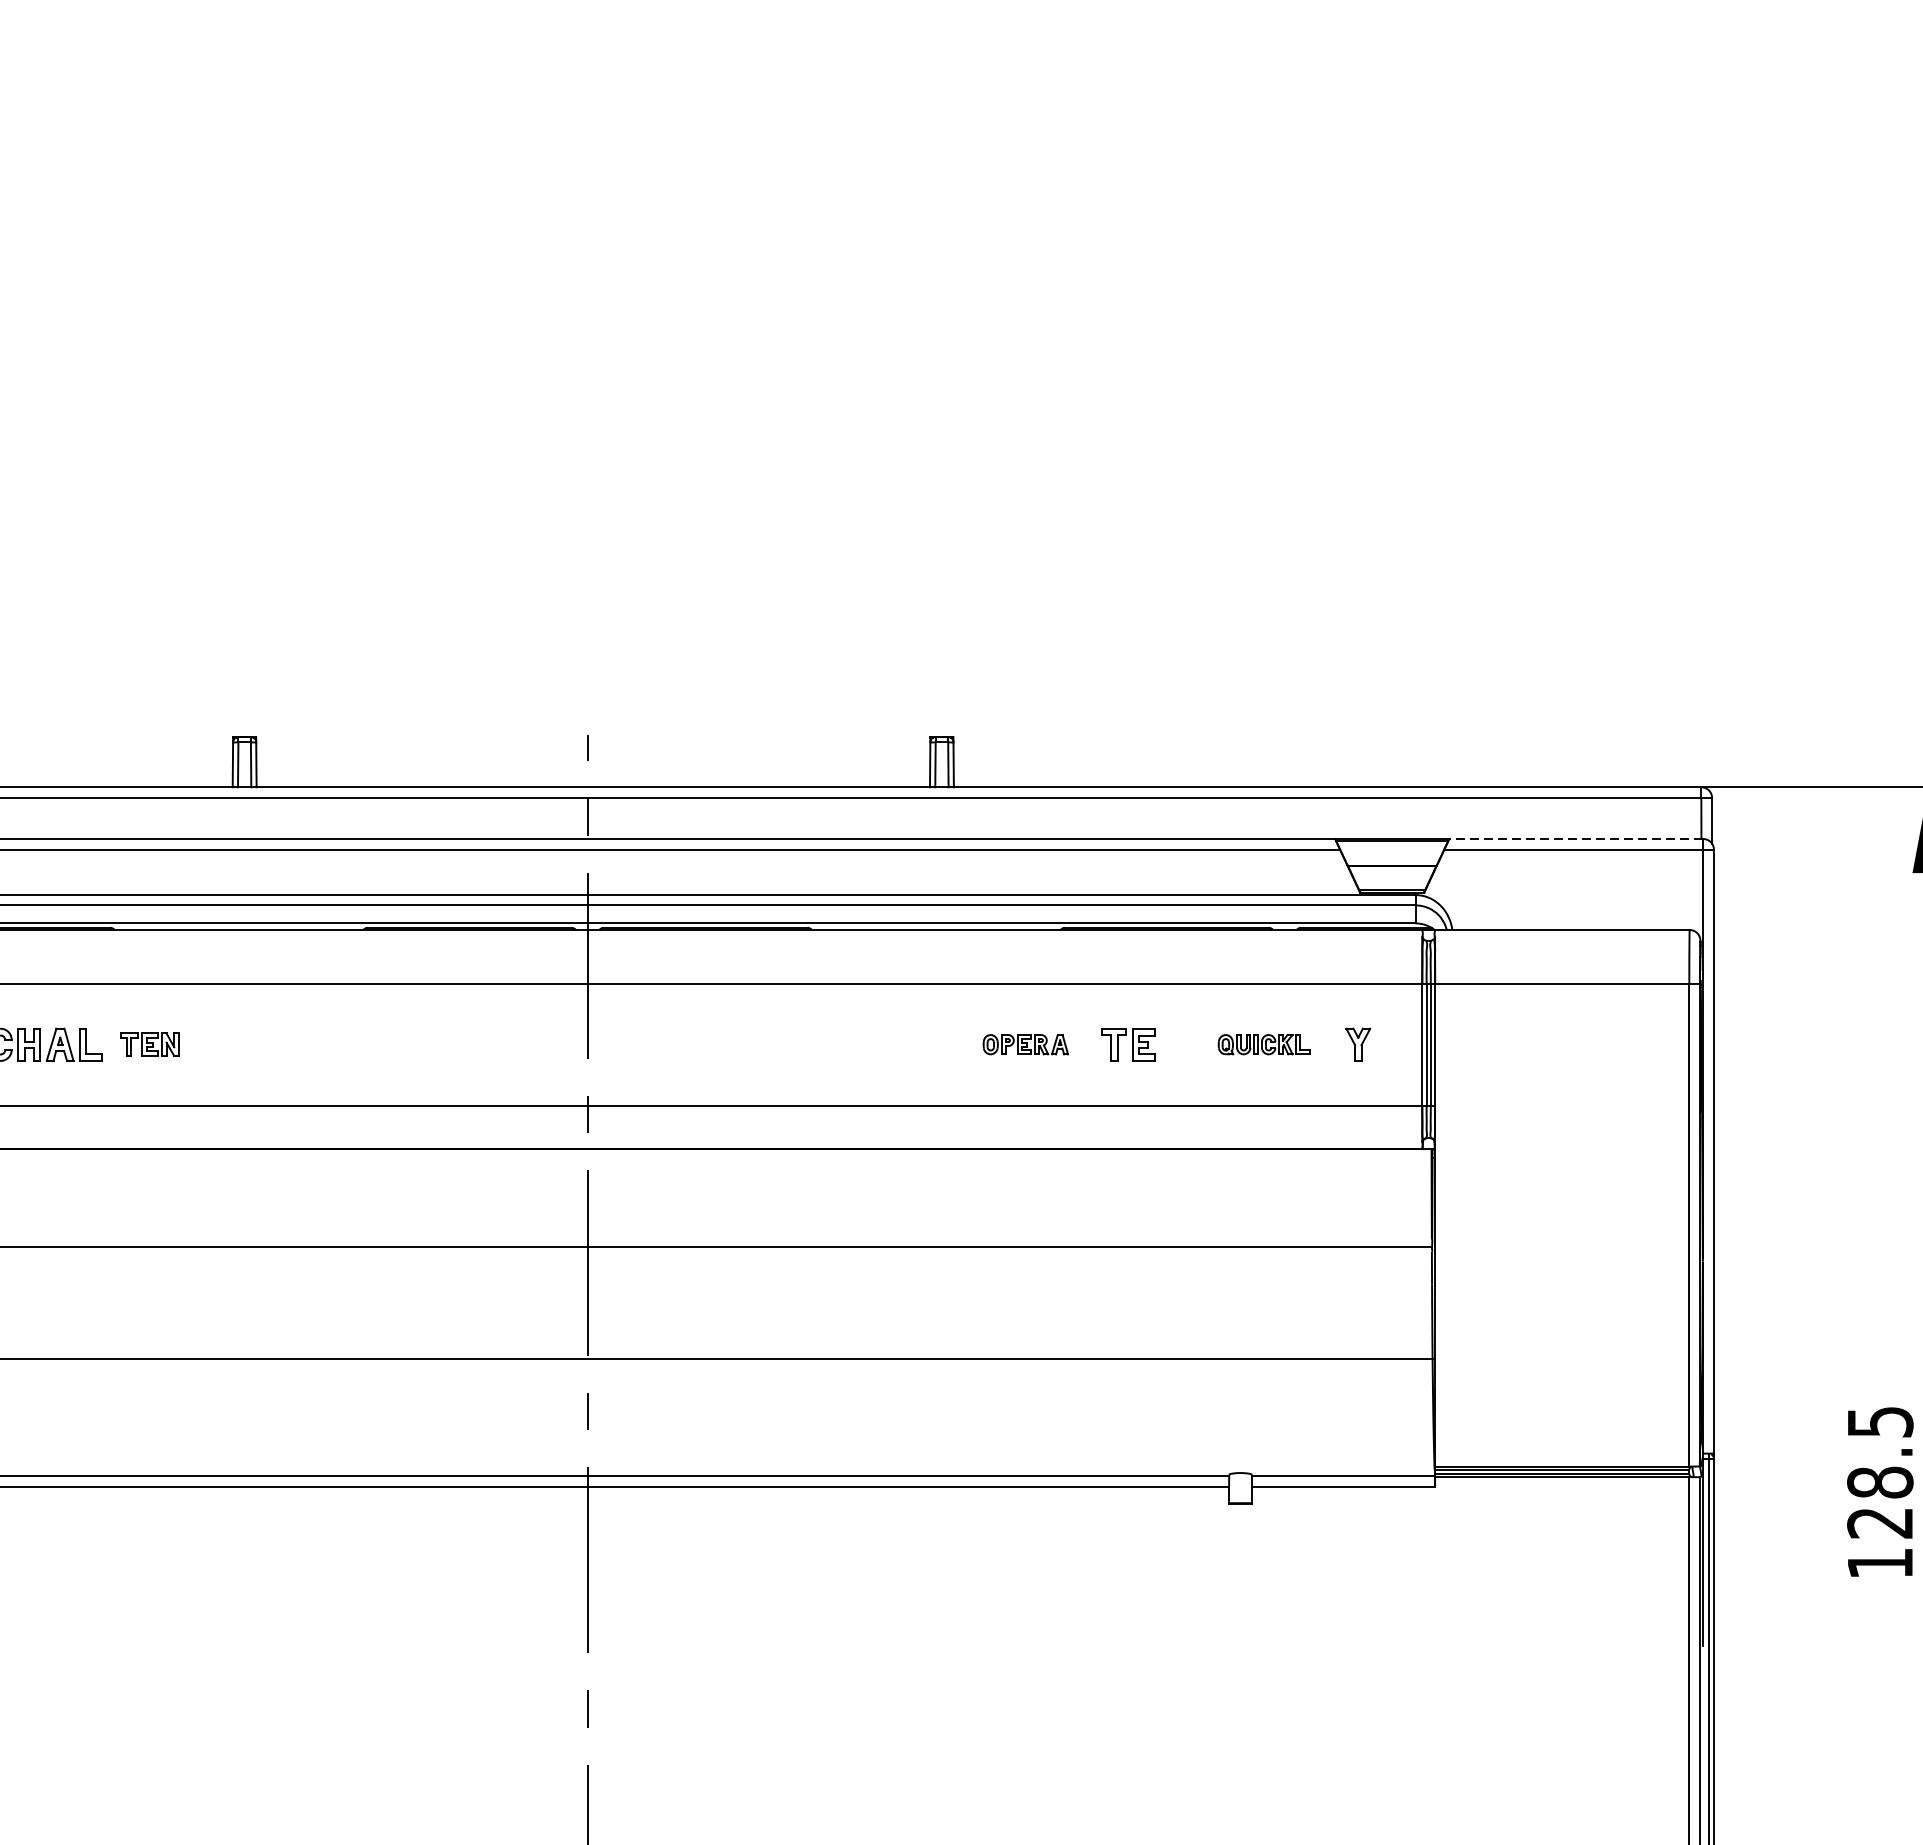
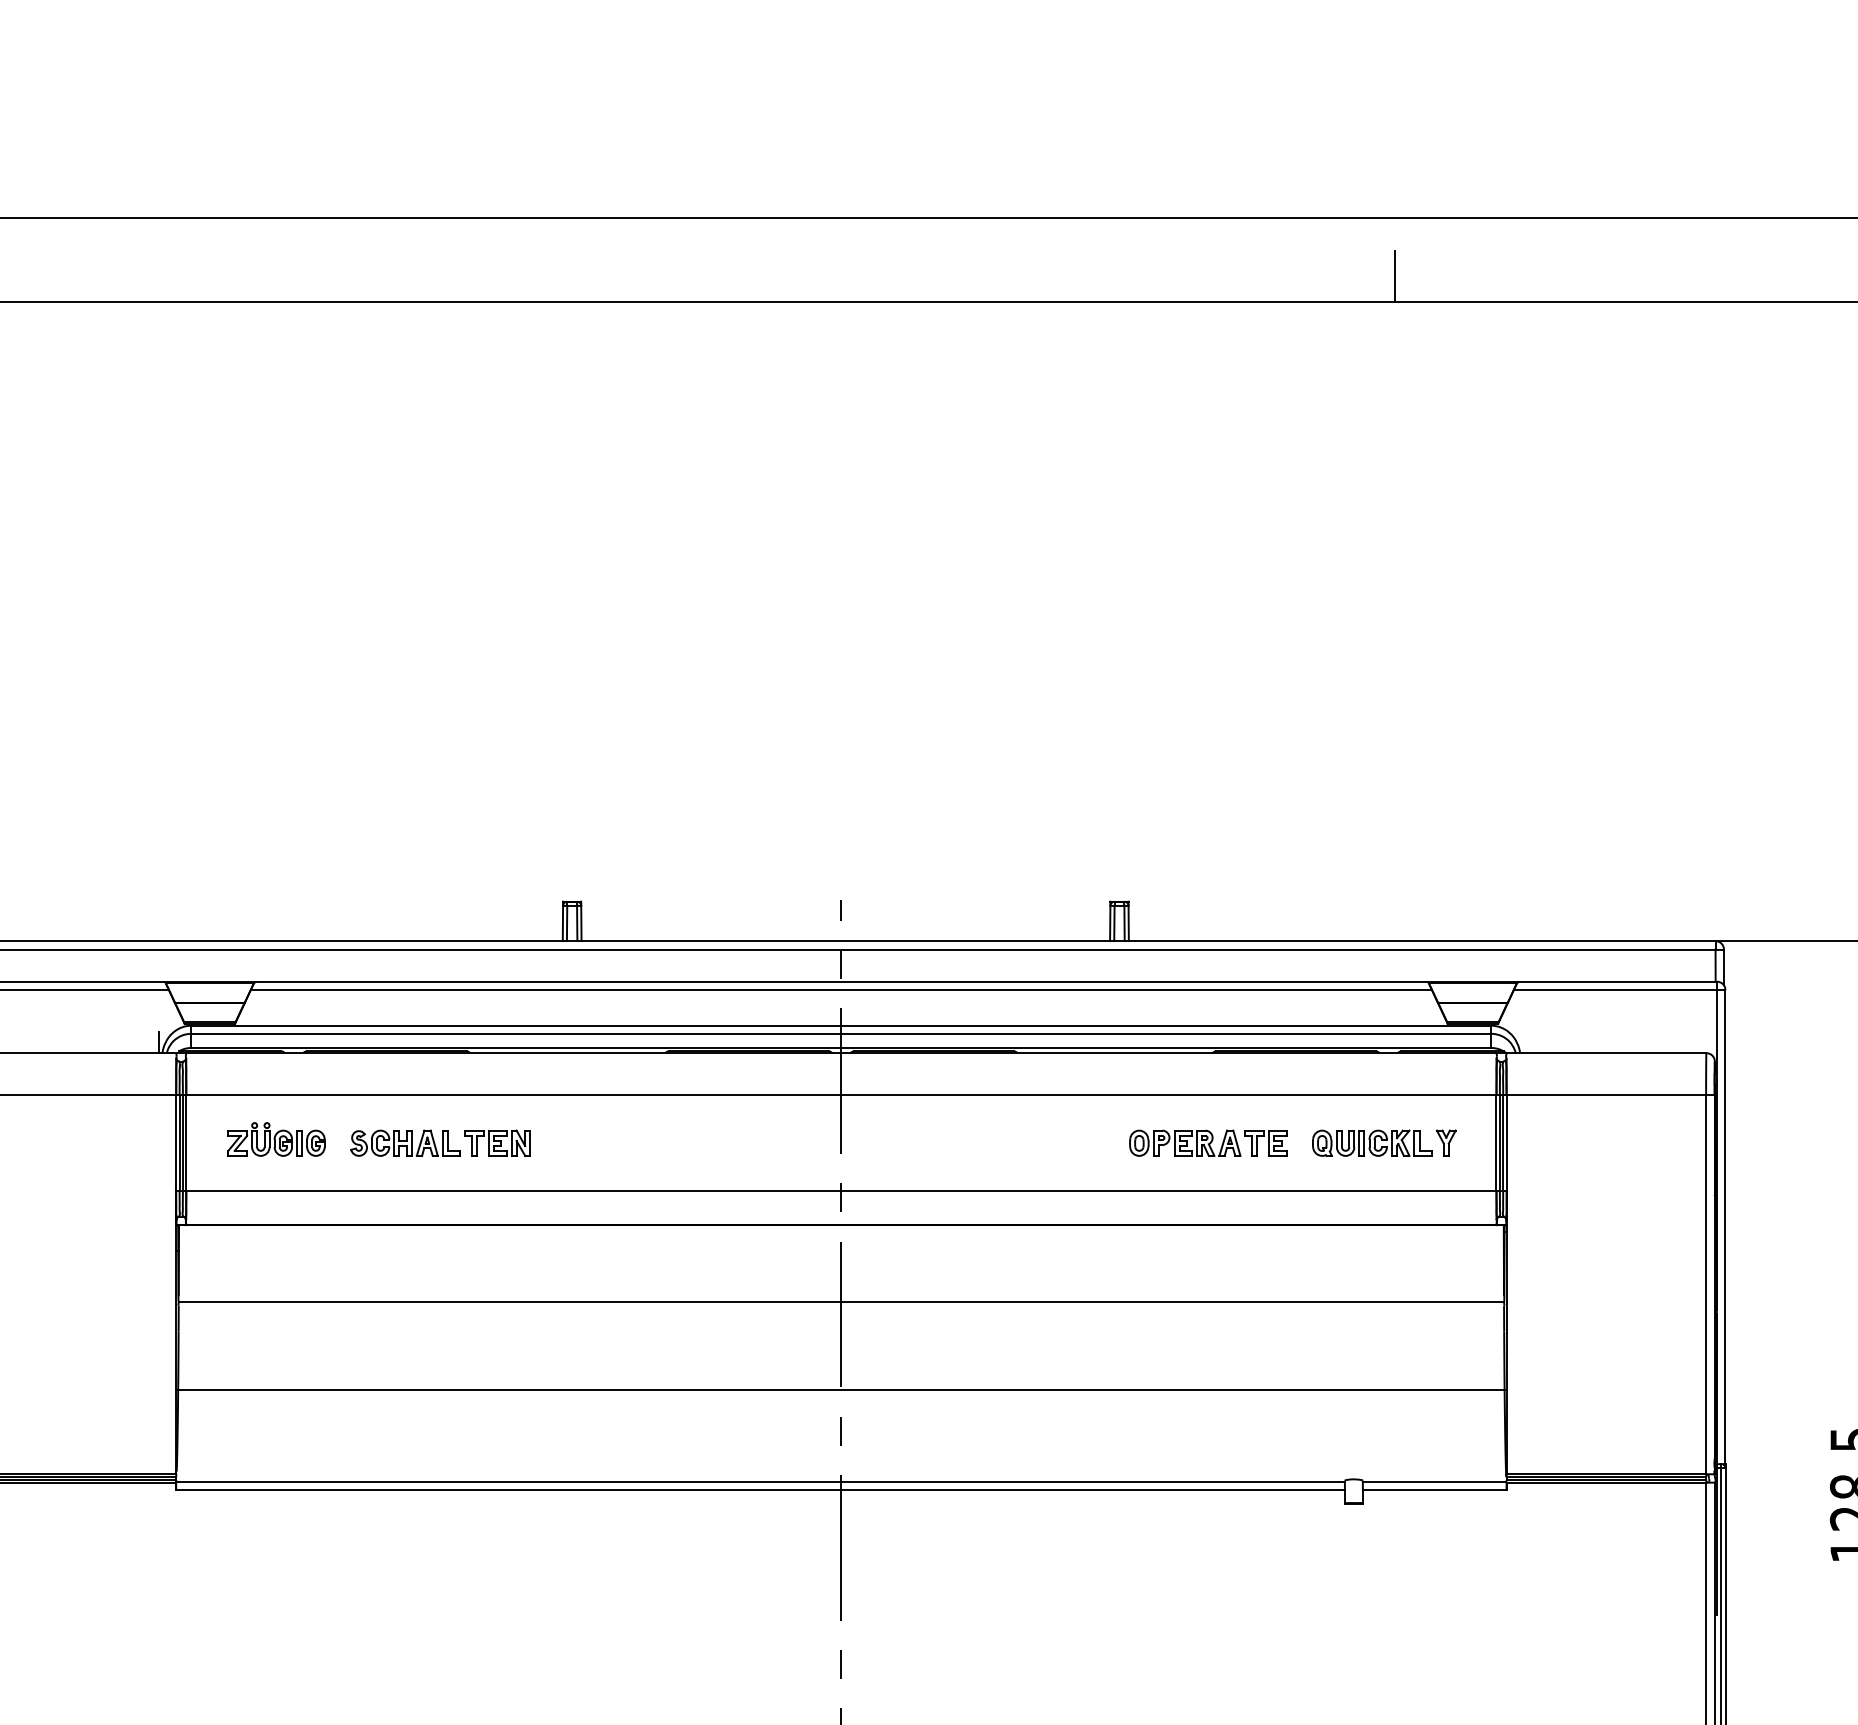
line: (1576, 838) -> (1617, 981), dashed -> solid
part: (149, 1043) -> (497, 1142), size x1.43
part: (1026, 1043) -> (1185, 1142), size x1.67
part: (1264, 1043) -> (1372, 1142), size x1.67

